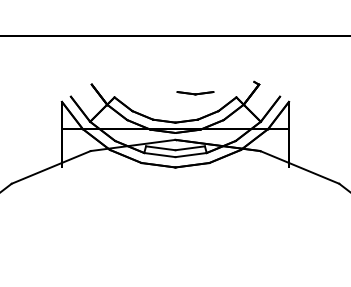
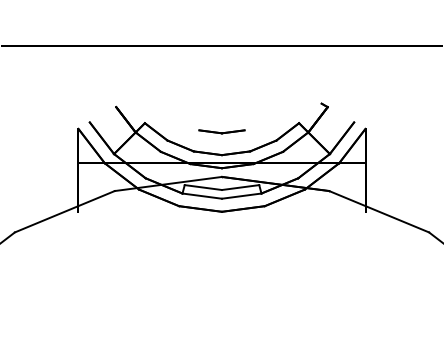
part: (195, 93) -> (222, 132), moved

